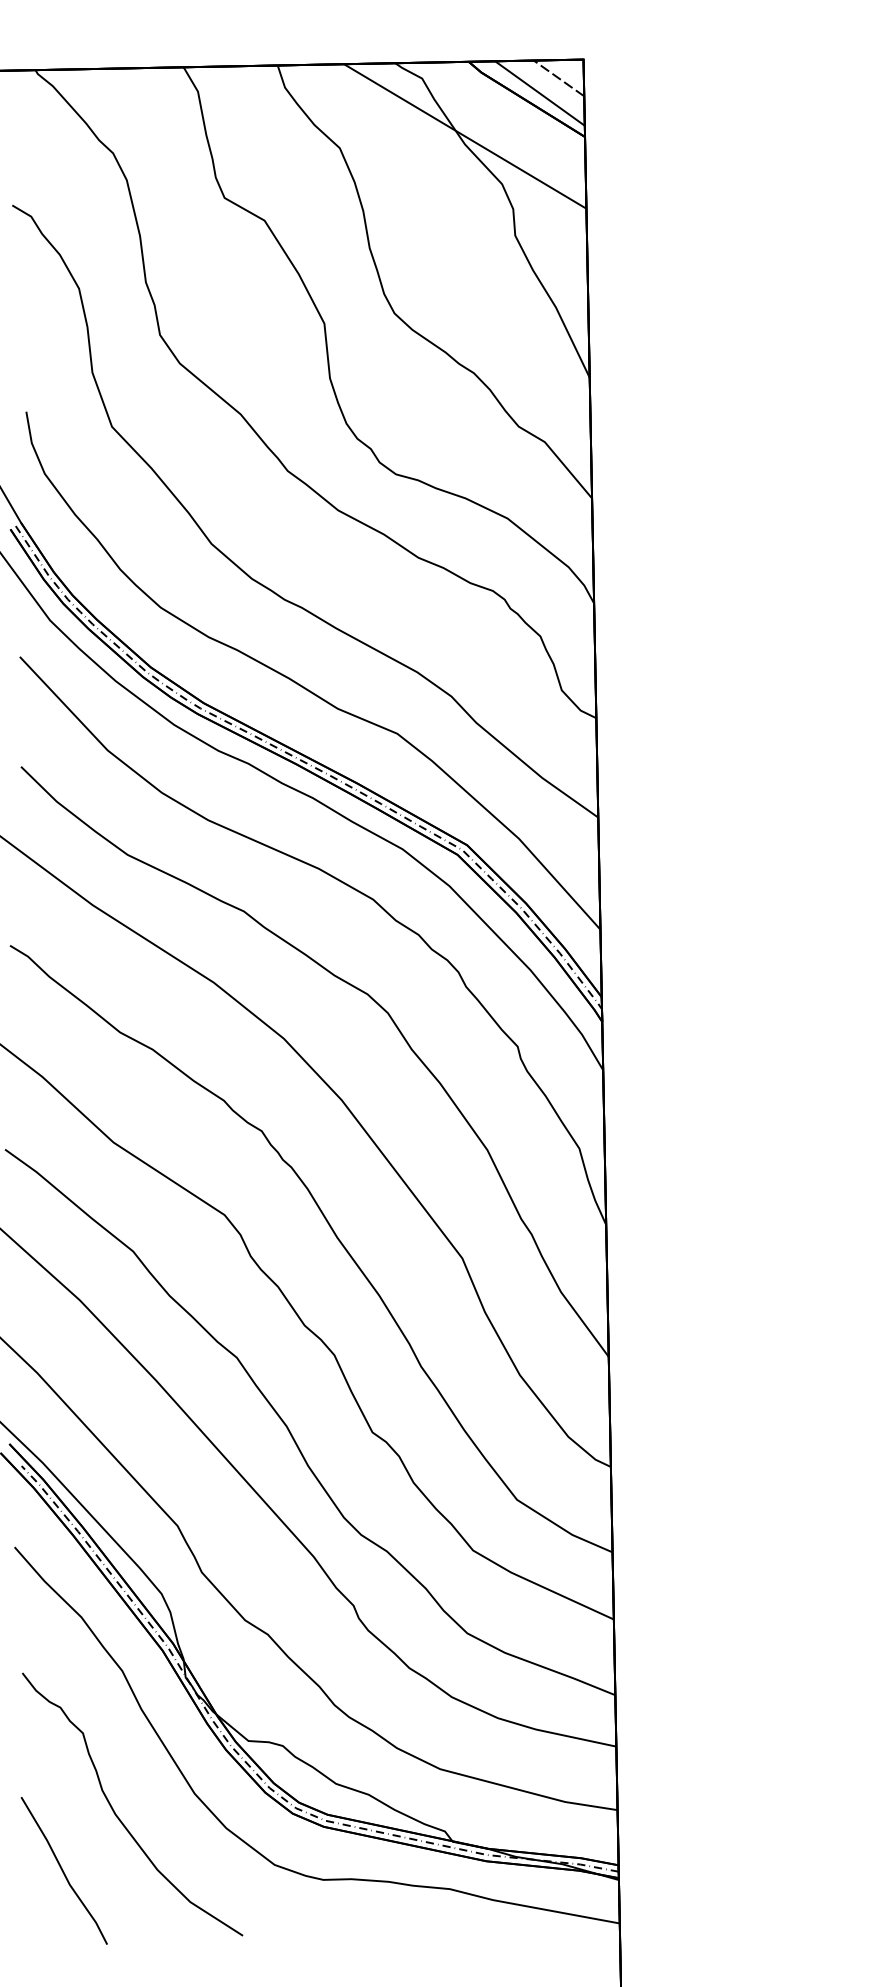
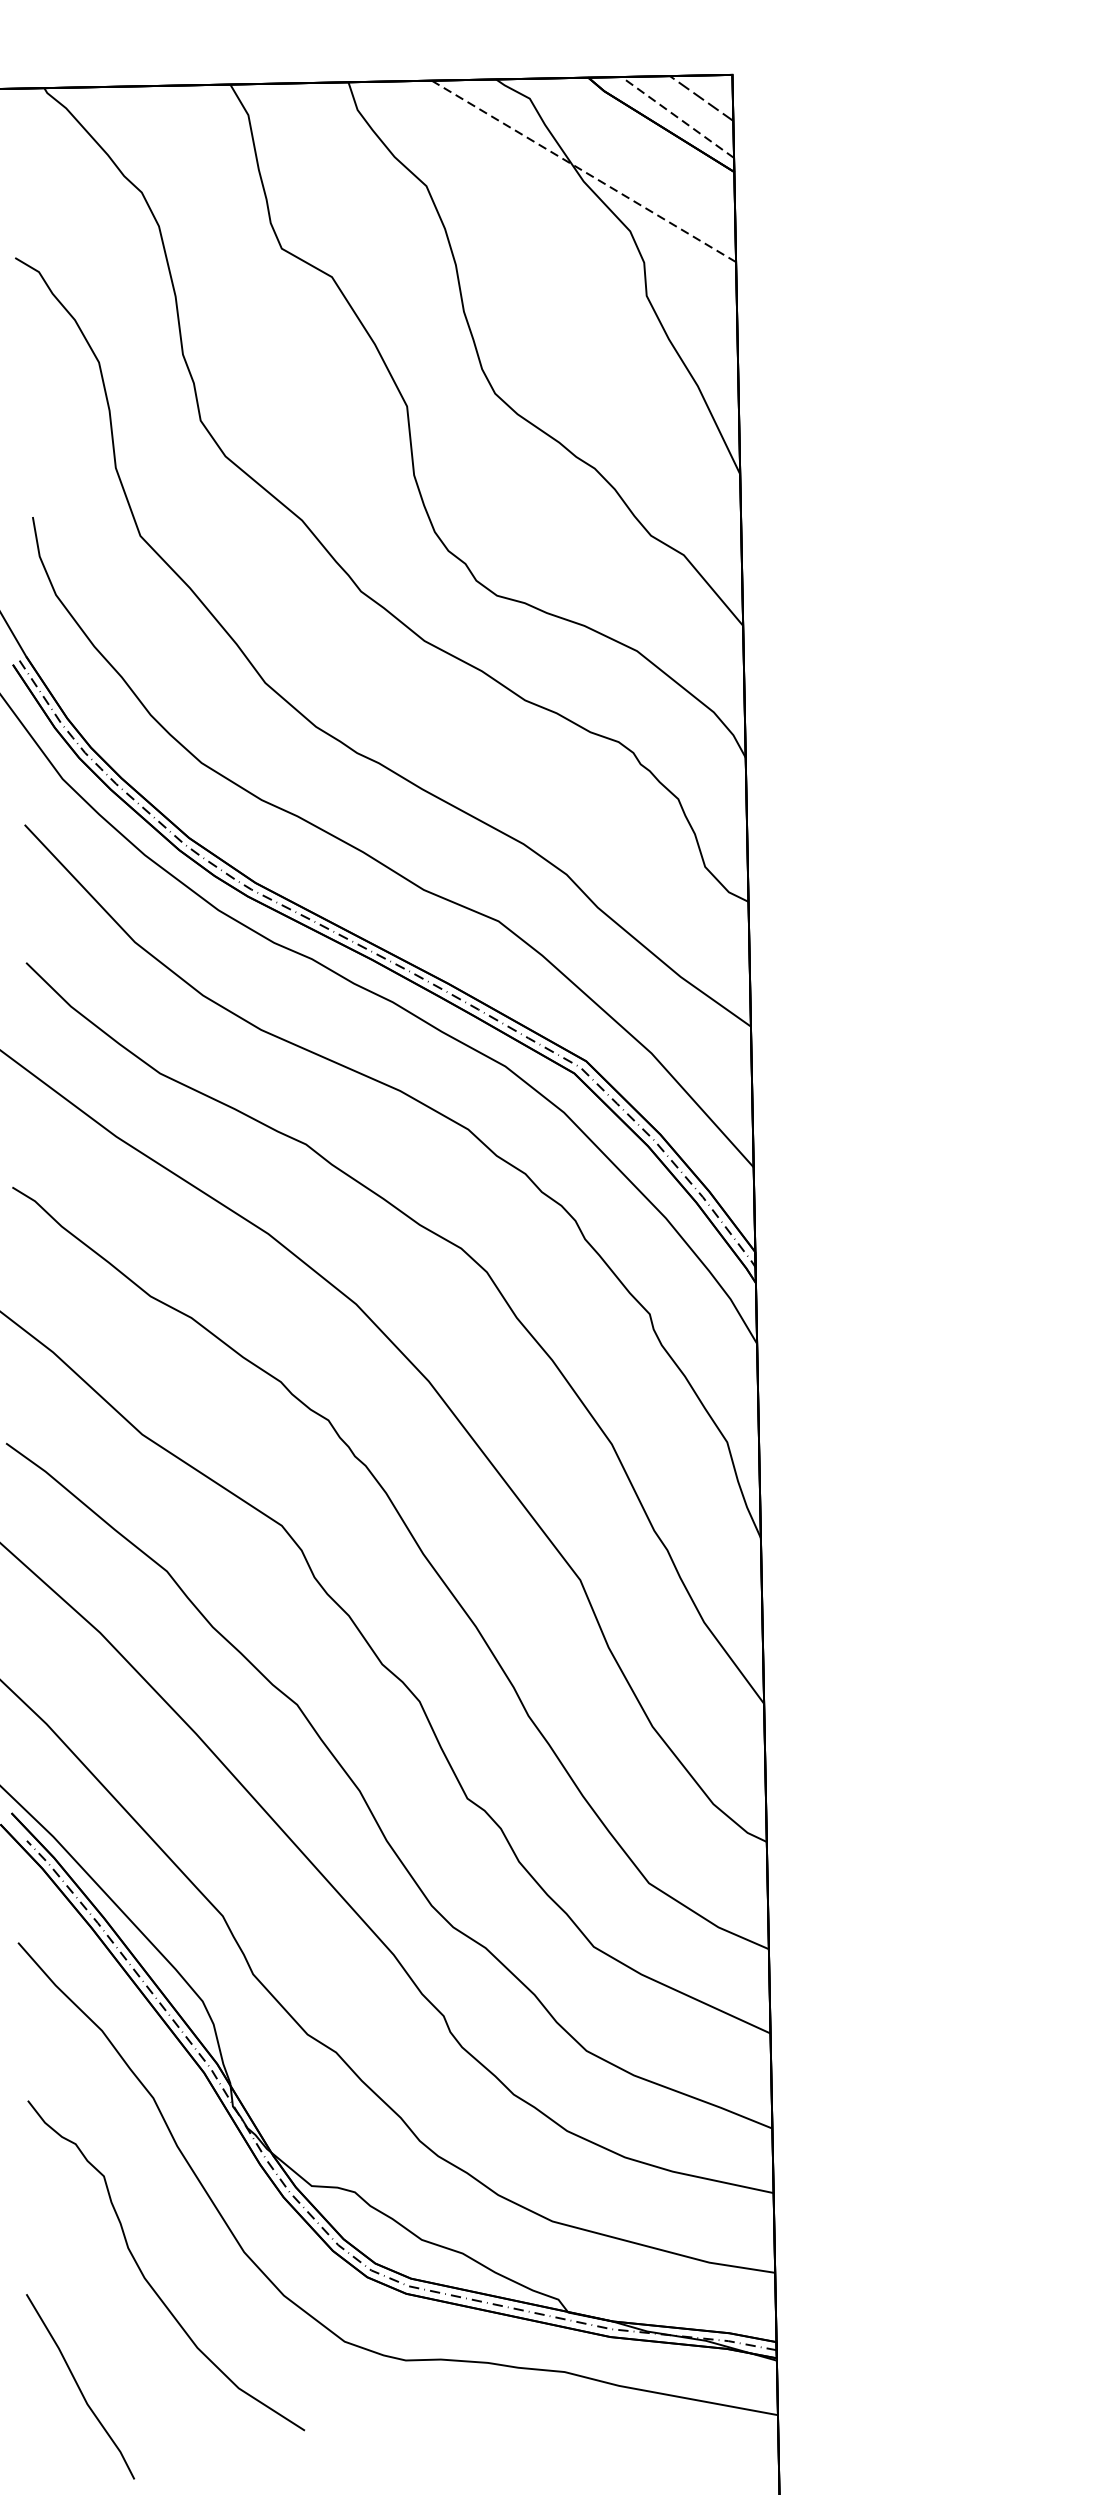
line: (539, 93) -> (677, 117), solid -> dashed
line: (464, 136) -> (582, 171), solid -> dashed
line: (63, 1870) -> (79, 2386), moved

